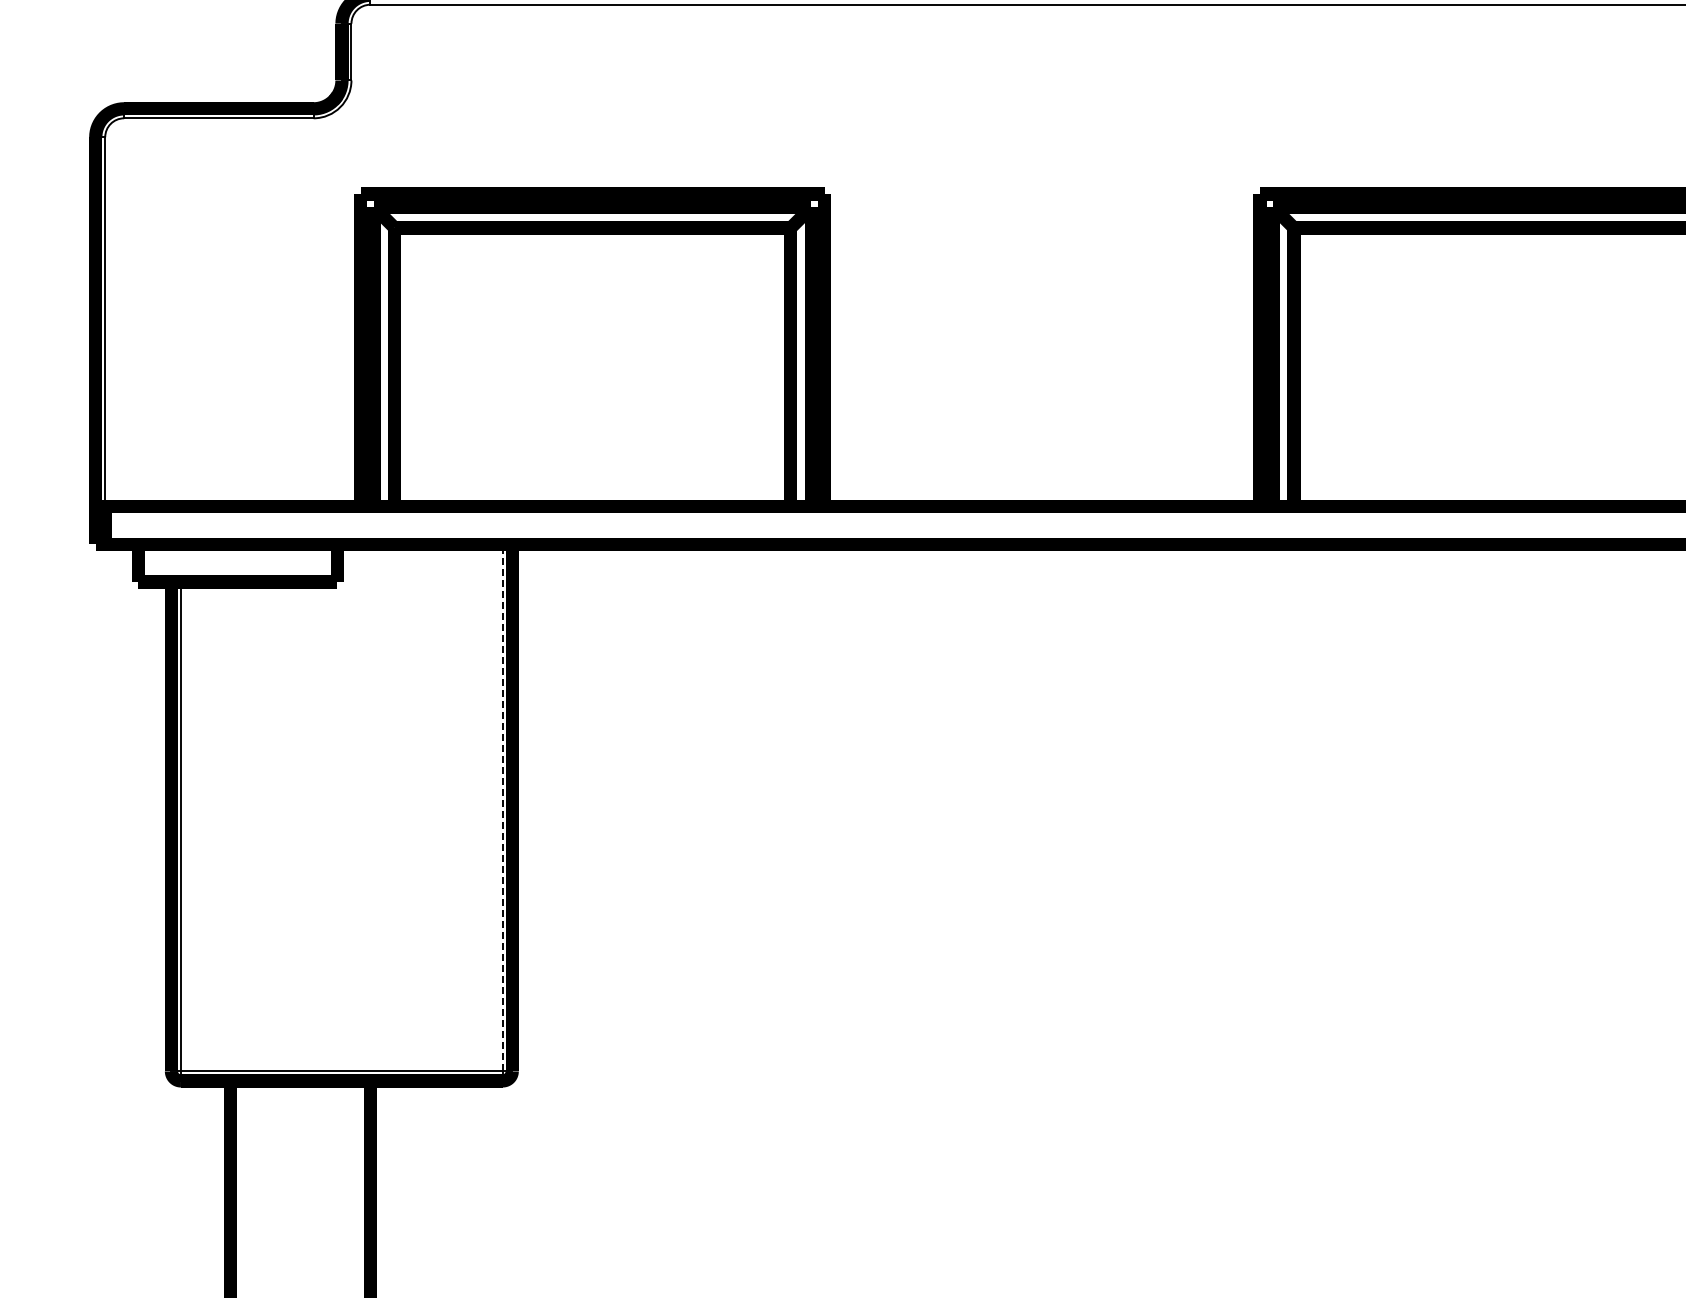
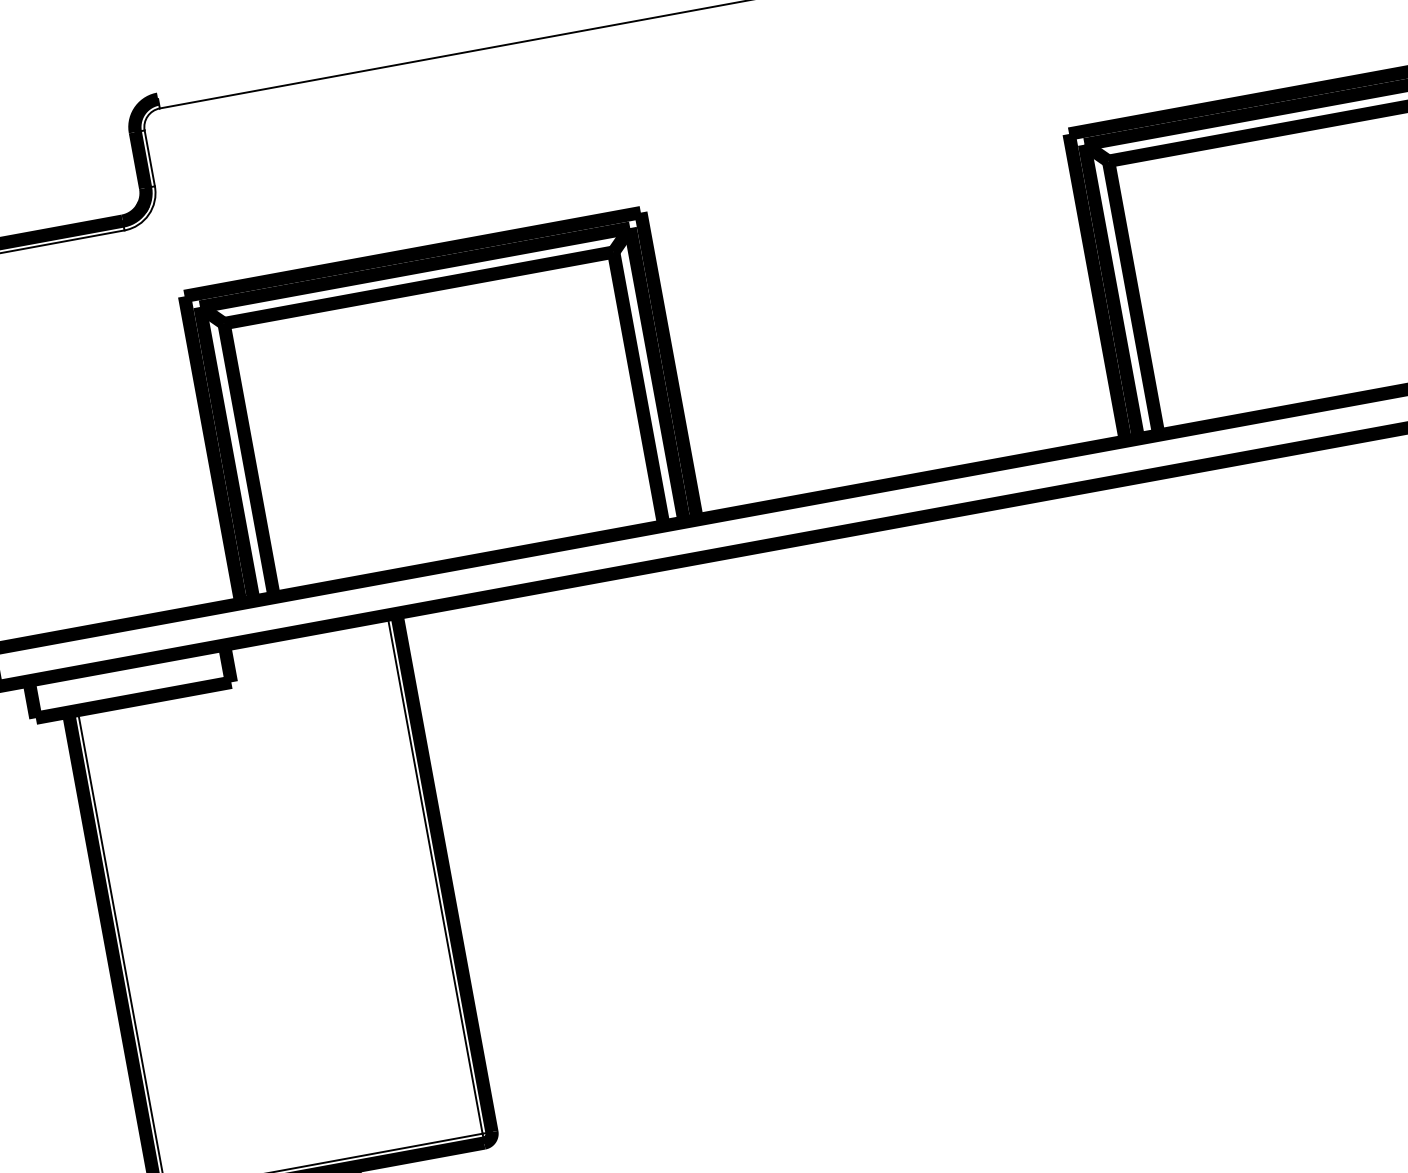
line: (502, 807) -> (434, 874), dashed -> solid

